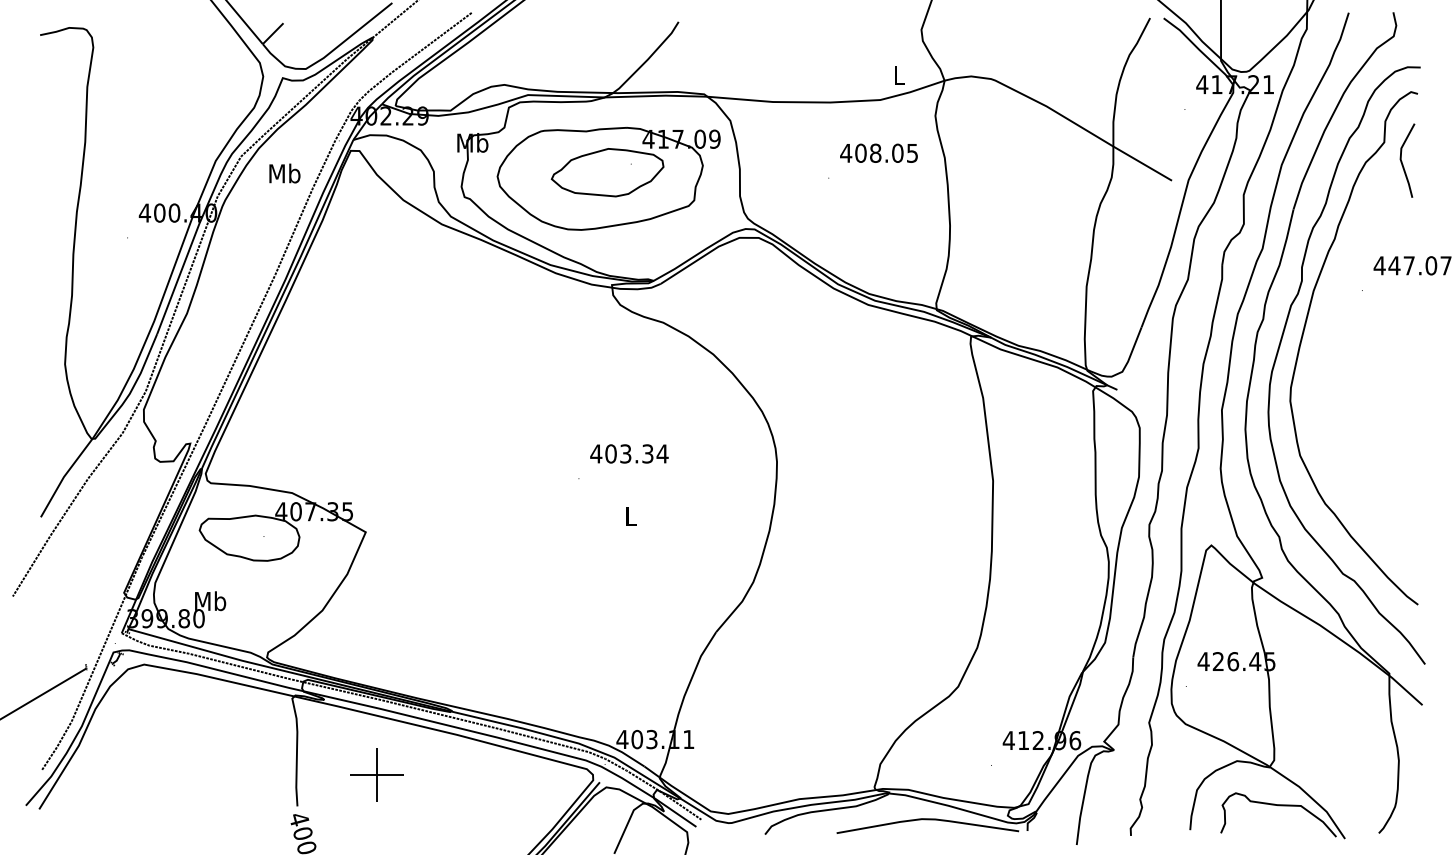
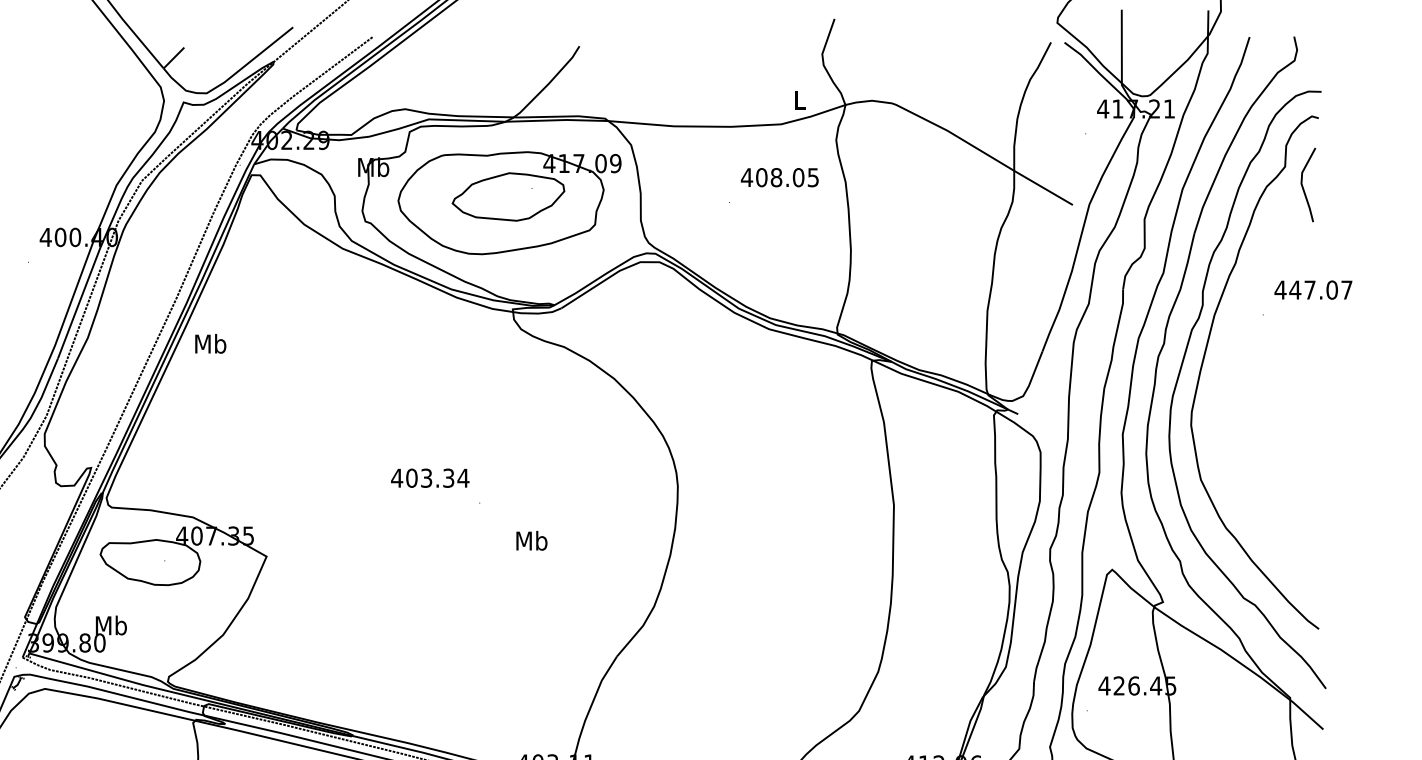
text: (284, 173) -> (210, 343), moved
text: (629, 453) -> (430, 477), moved
text: (630, 516) -> (531, 540), L -> Mb

